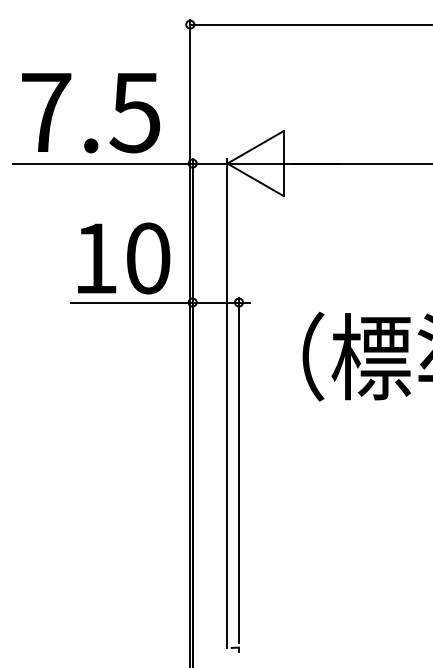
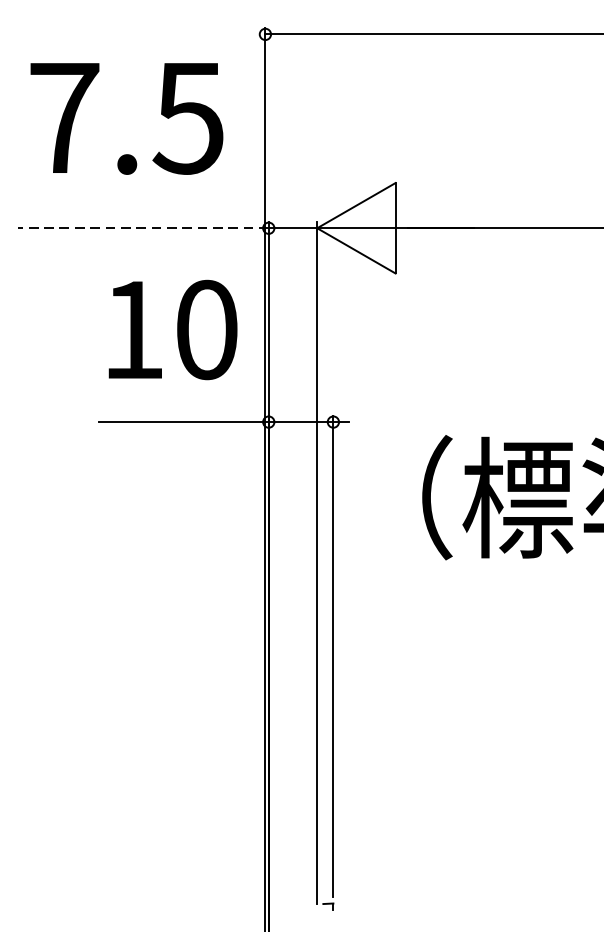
text: (91, 113) -> (127, 119), moved
line: (102, 163) -> (142, 228), solid -> dashed
text: (124, 258) -> (173, 329), moved

